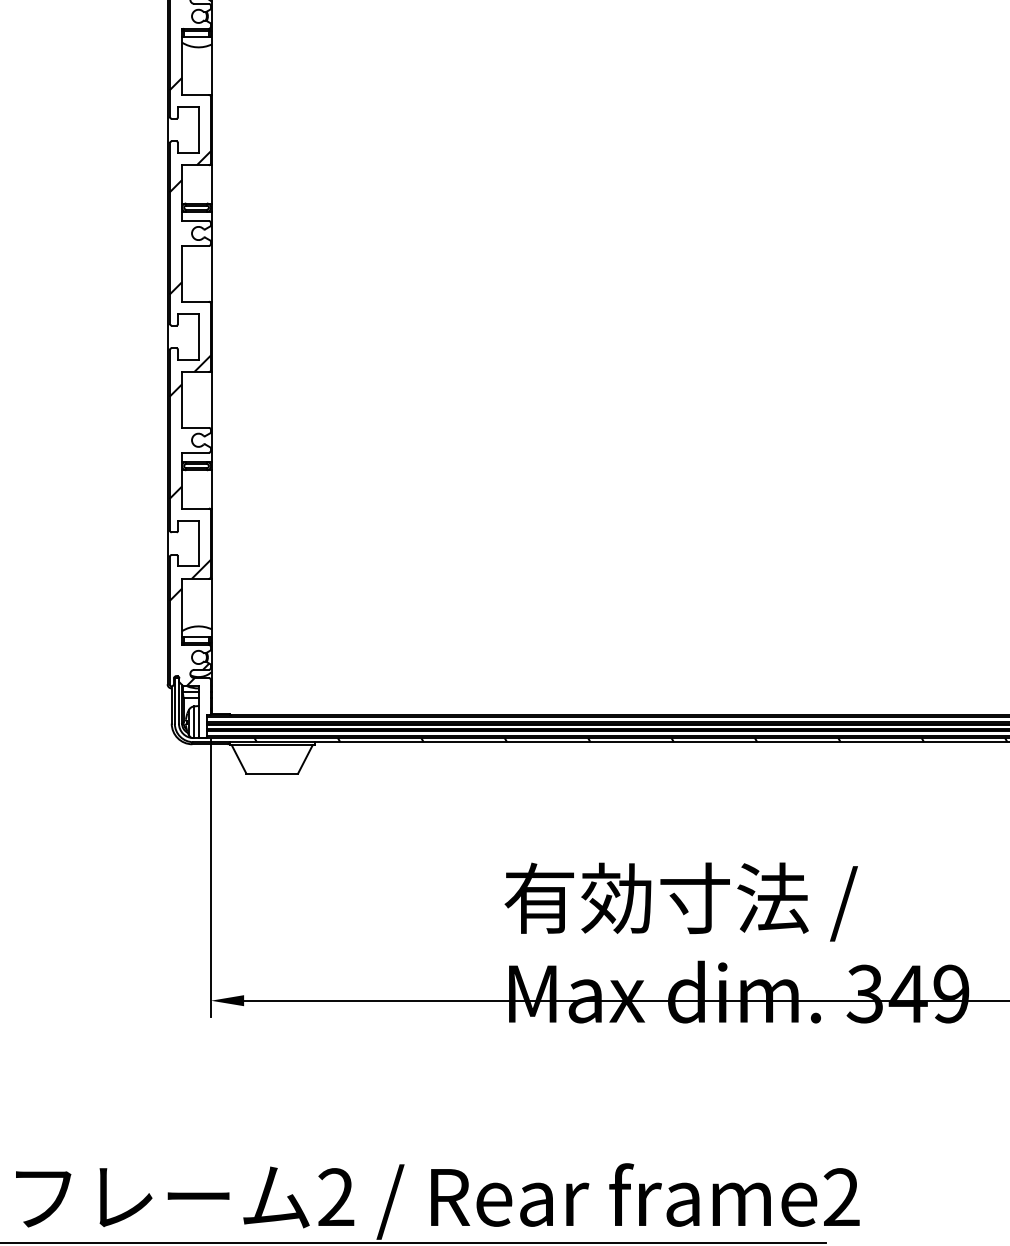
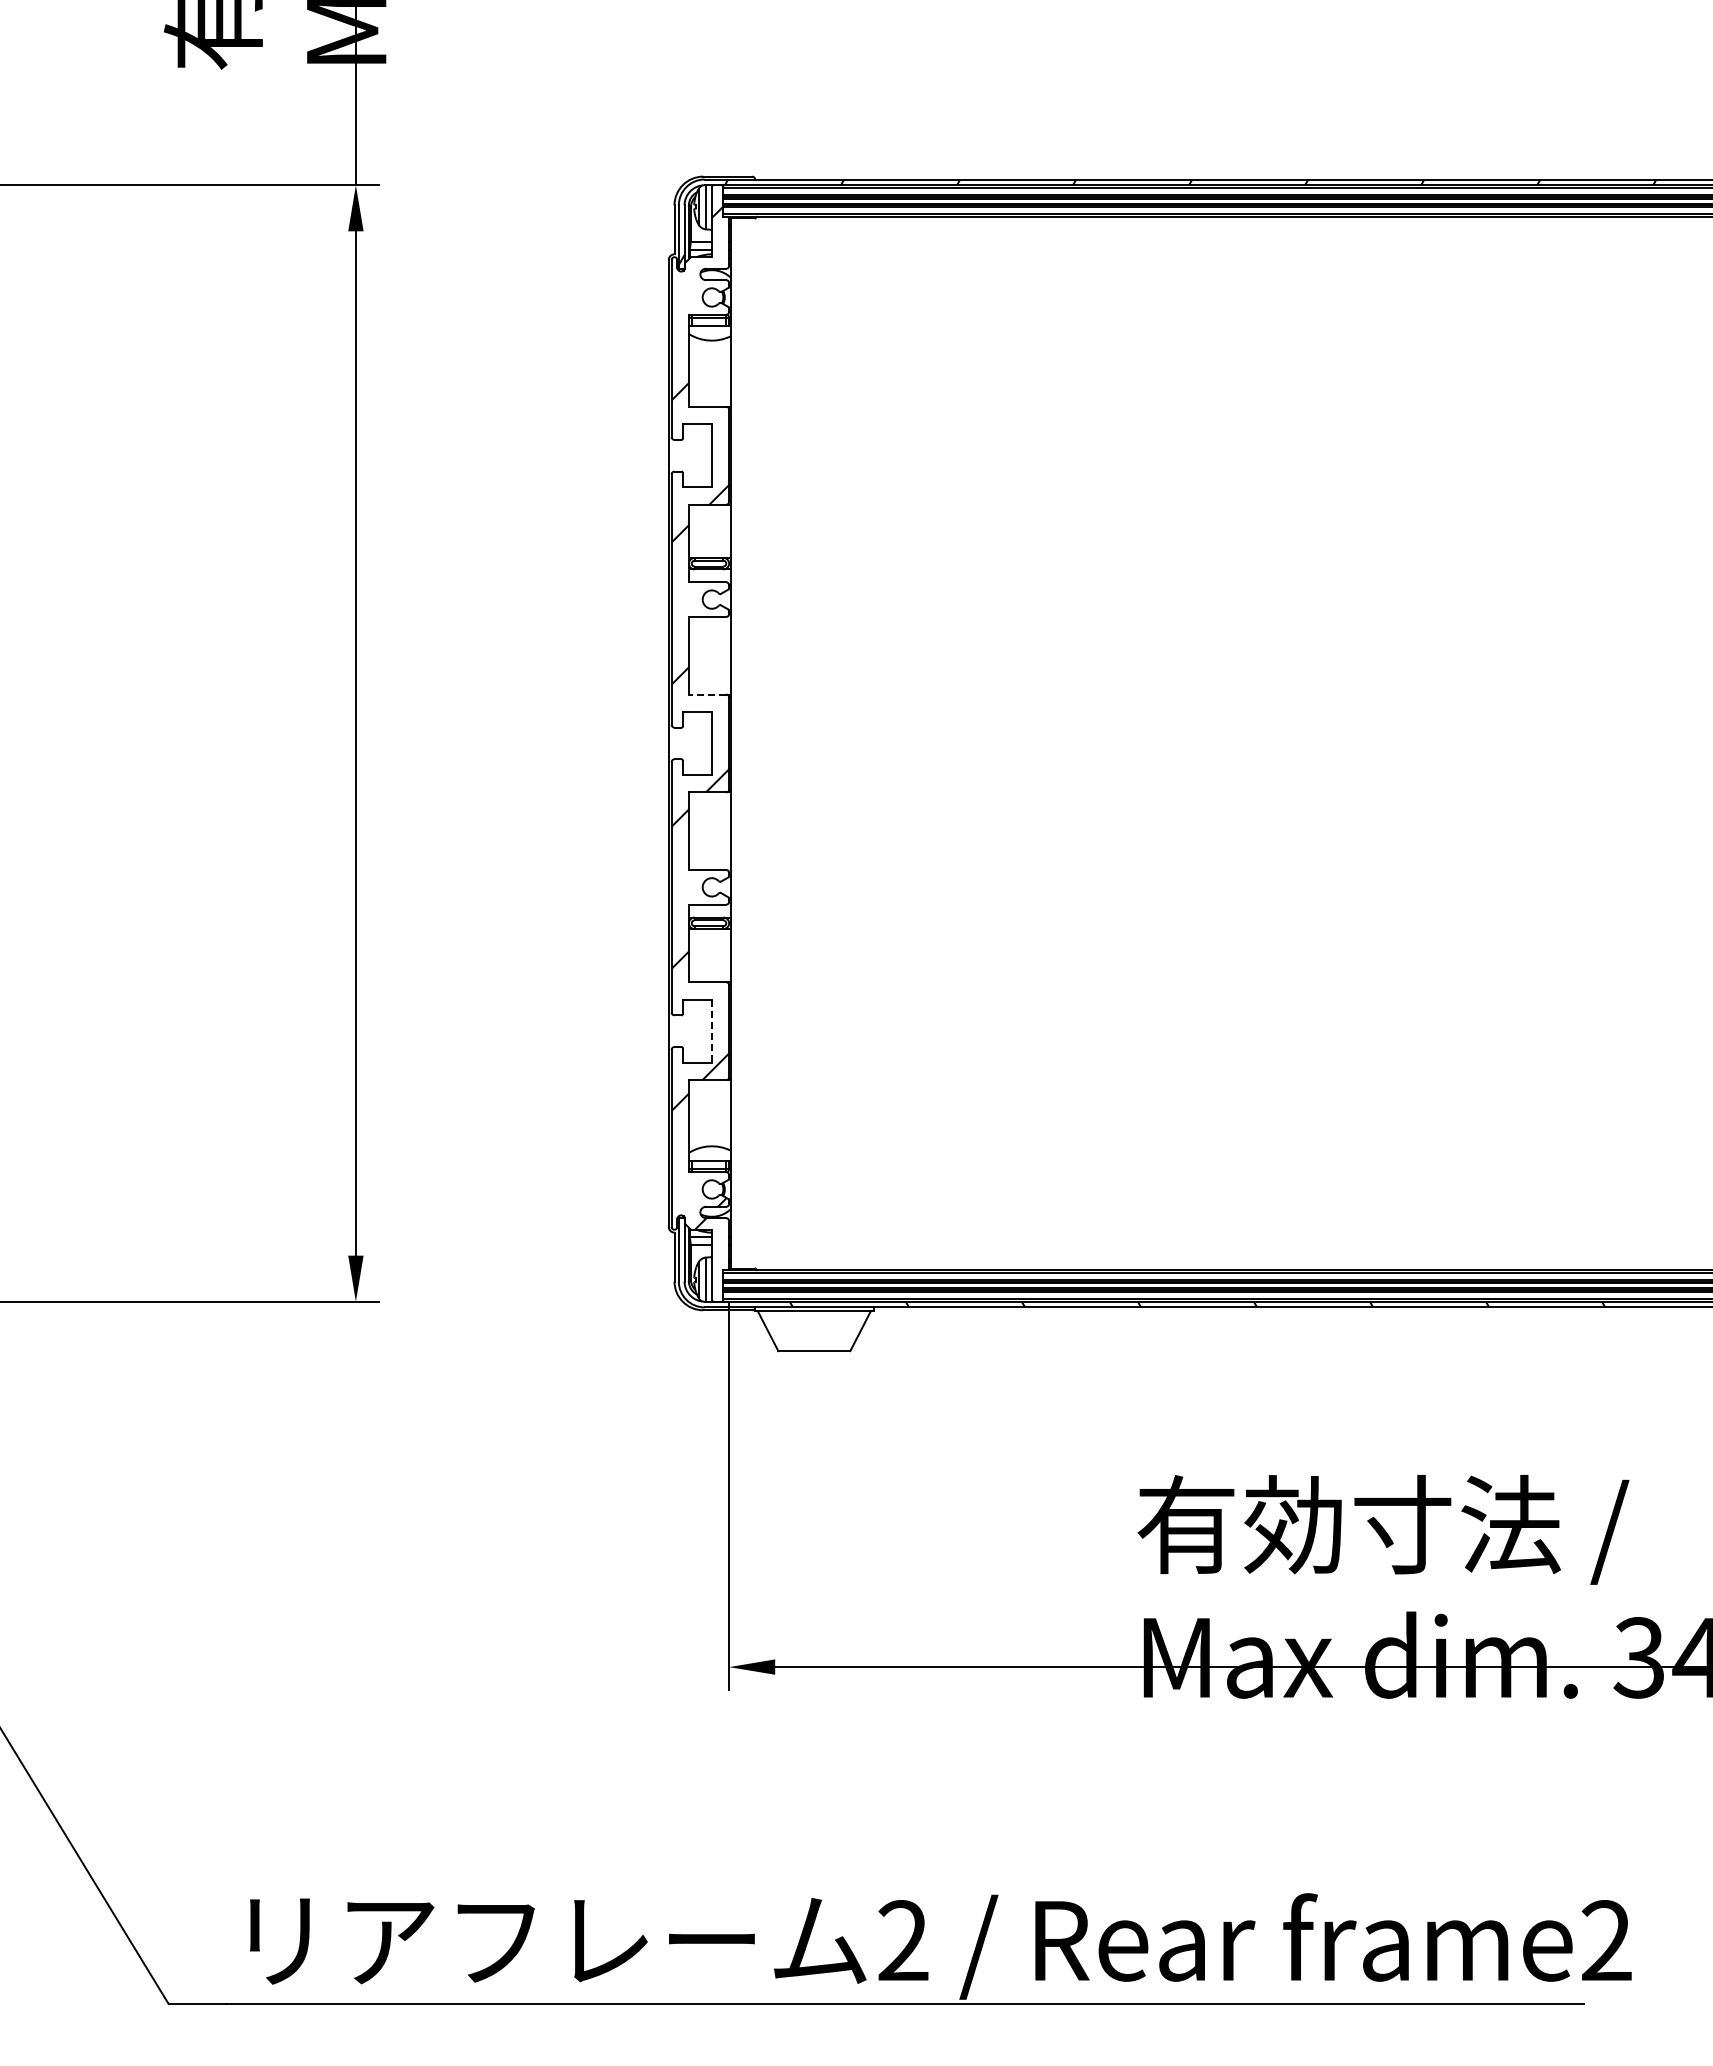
line: (195, 301) -> (707, 694), solid -> dashed
line: (198, 543) -> (711, 1031), solid -> dashed

